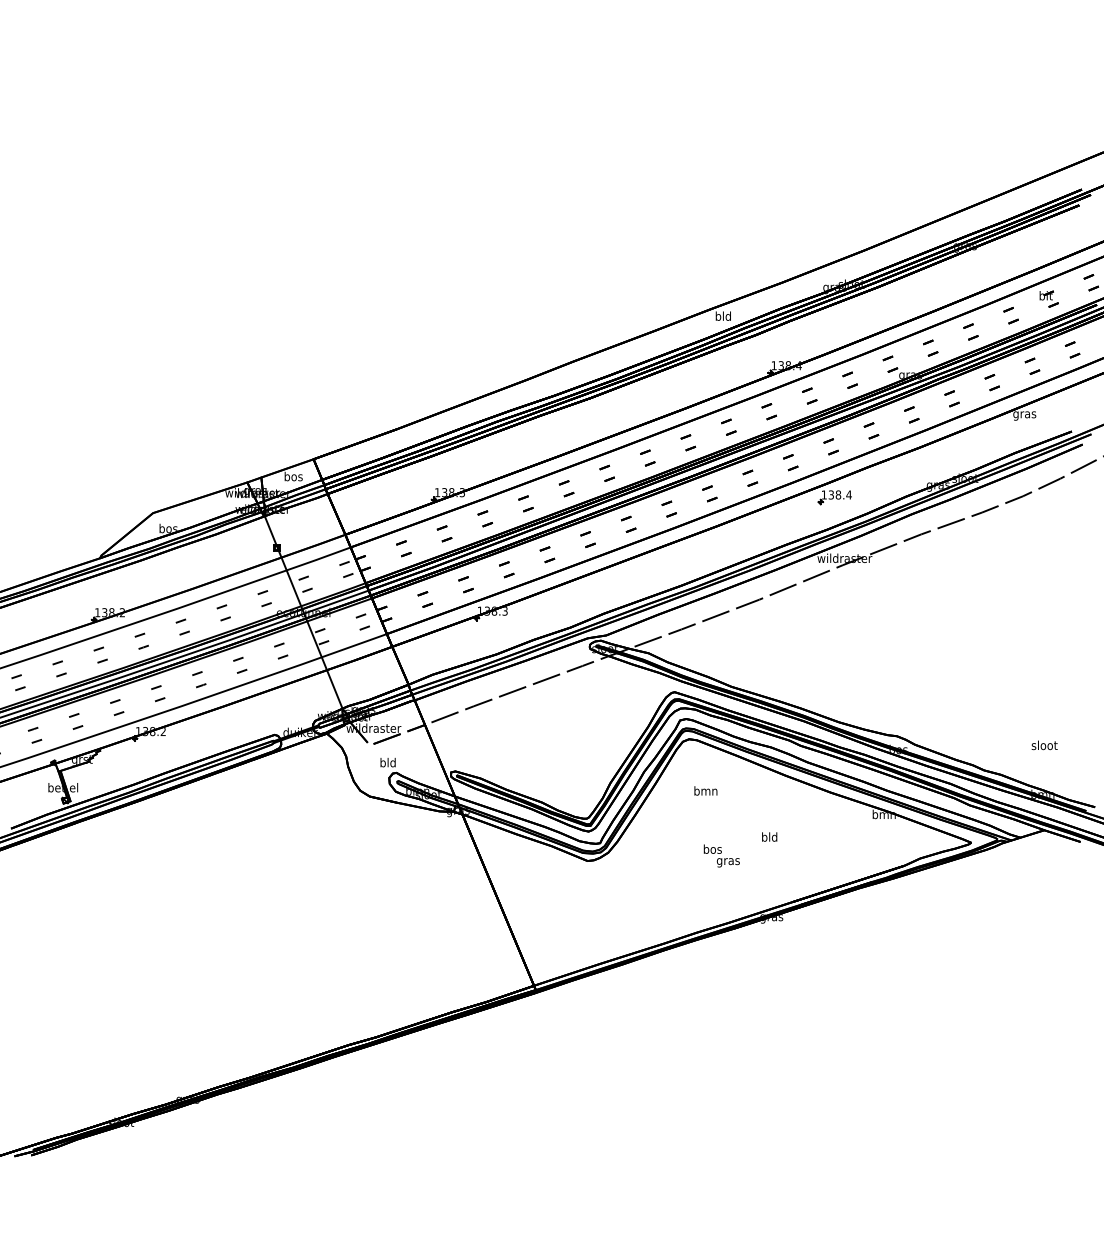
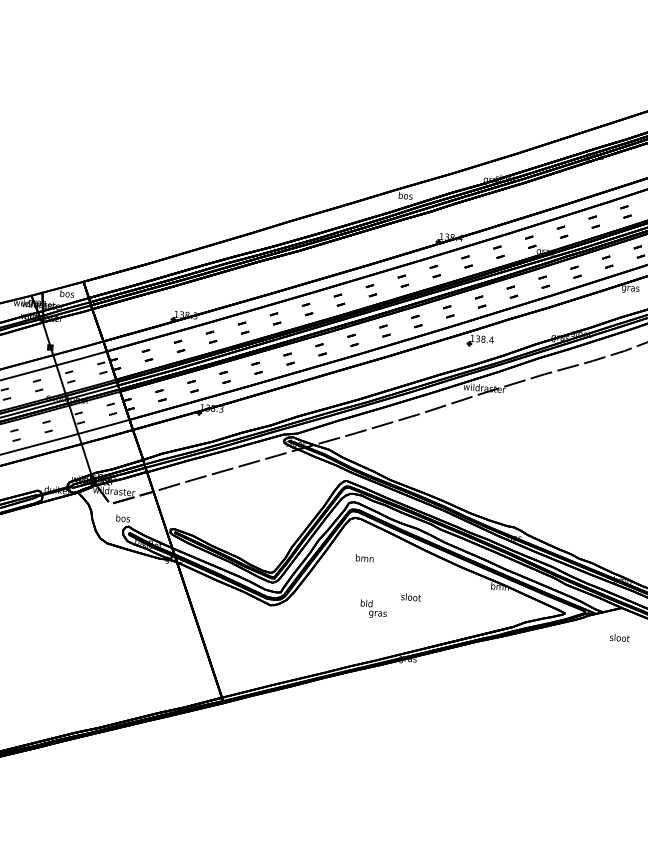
text: (723, 315) -> (405, 195), bld -> bos
text: (1044, 745) -> (619, 638), moved
text: (388, 762) -> (123, 518), bld -> bos
text: (769, 836) -> (410, 596), bld -> sloot
text: (712, 848) -> (366, 602), bos -> bld

